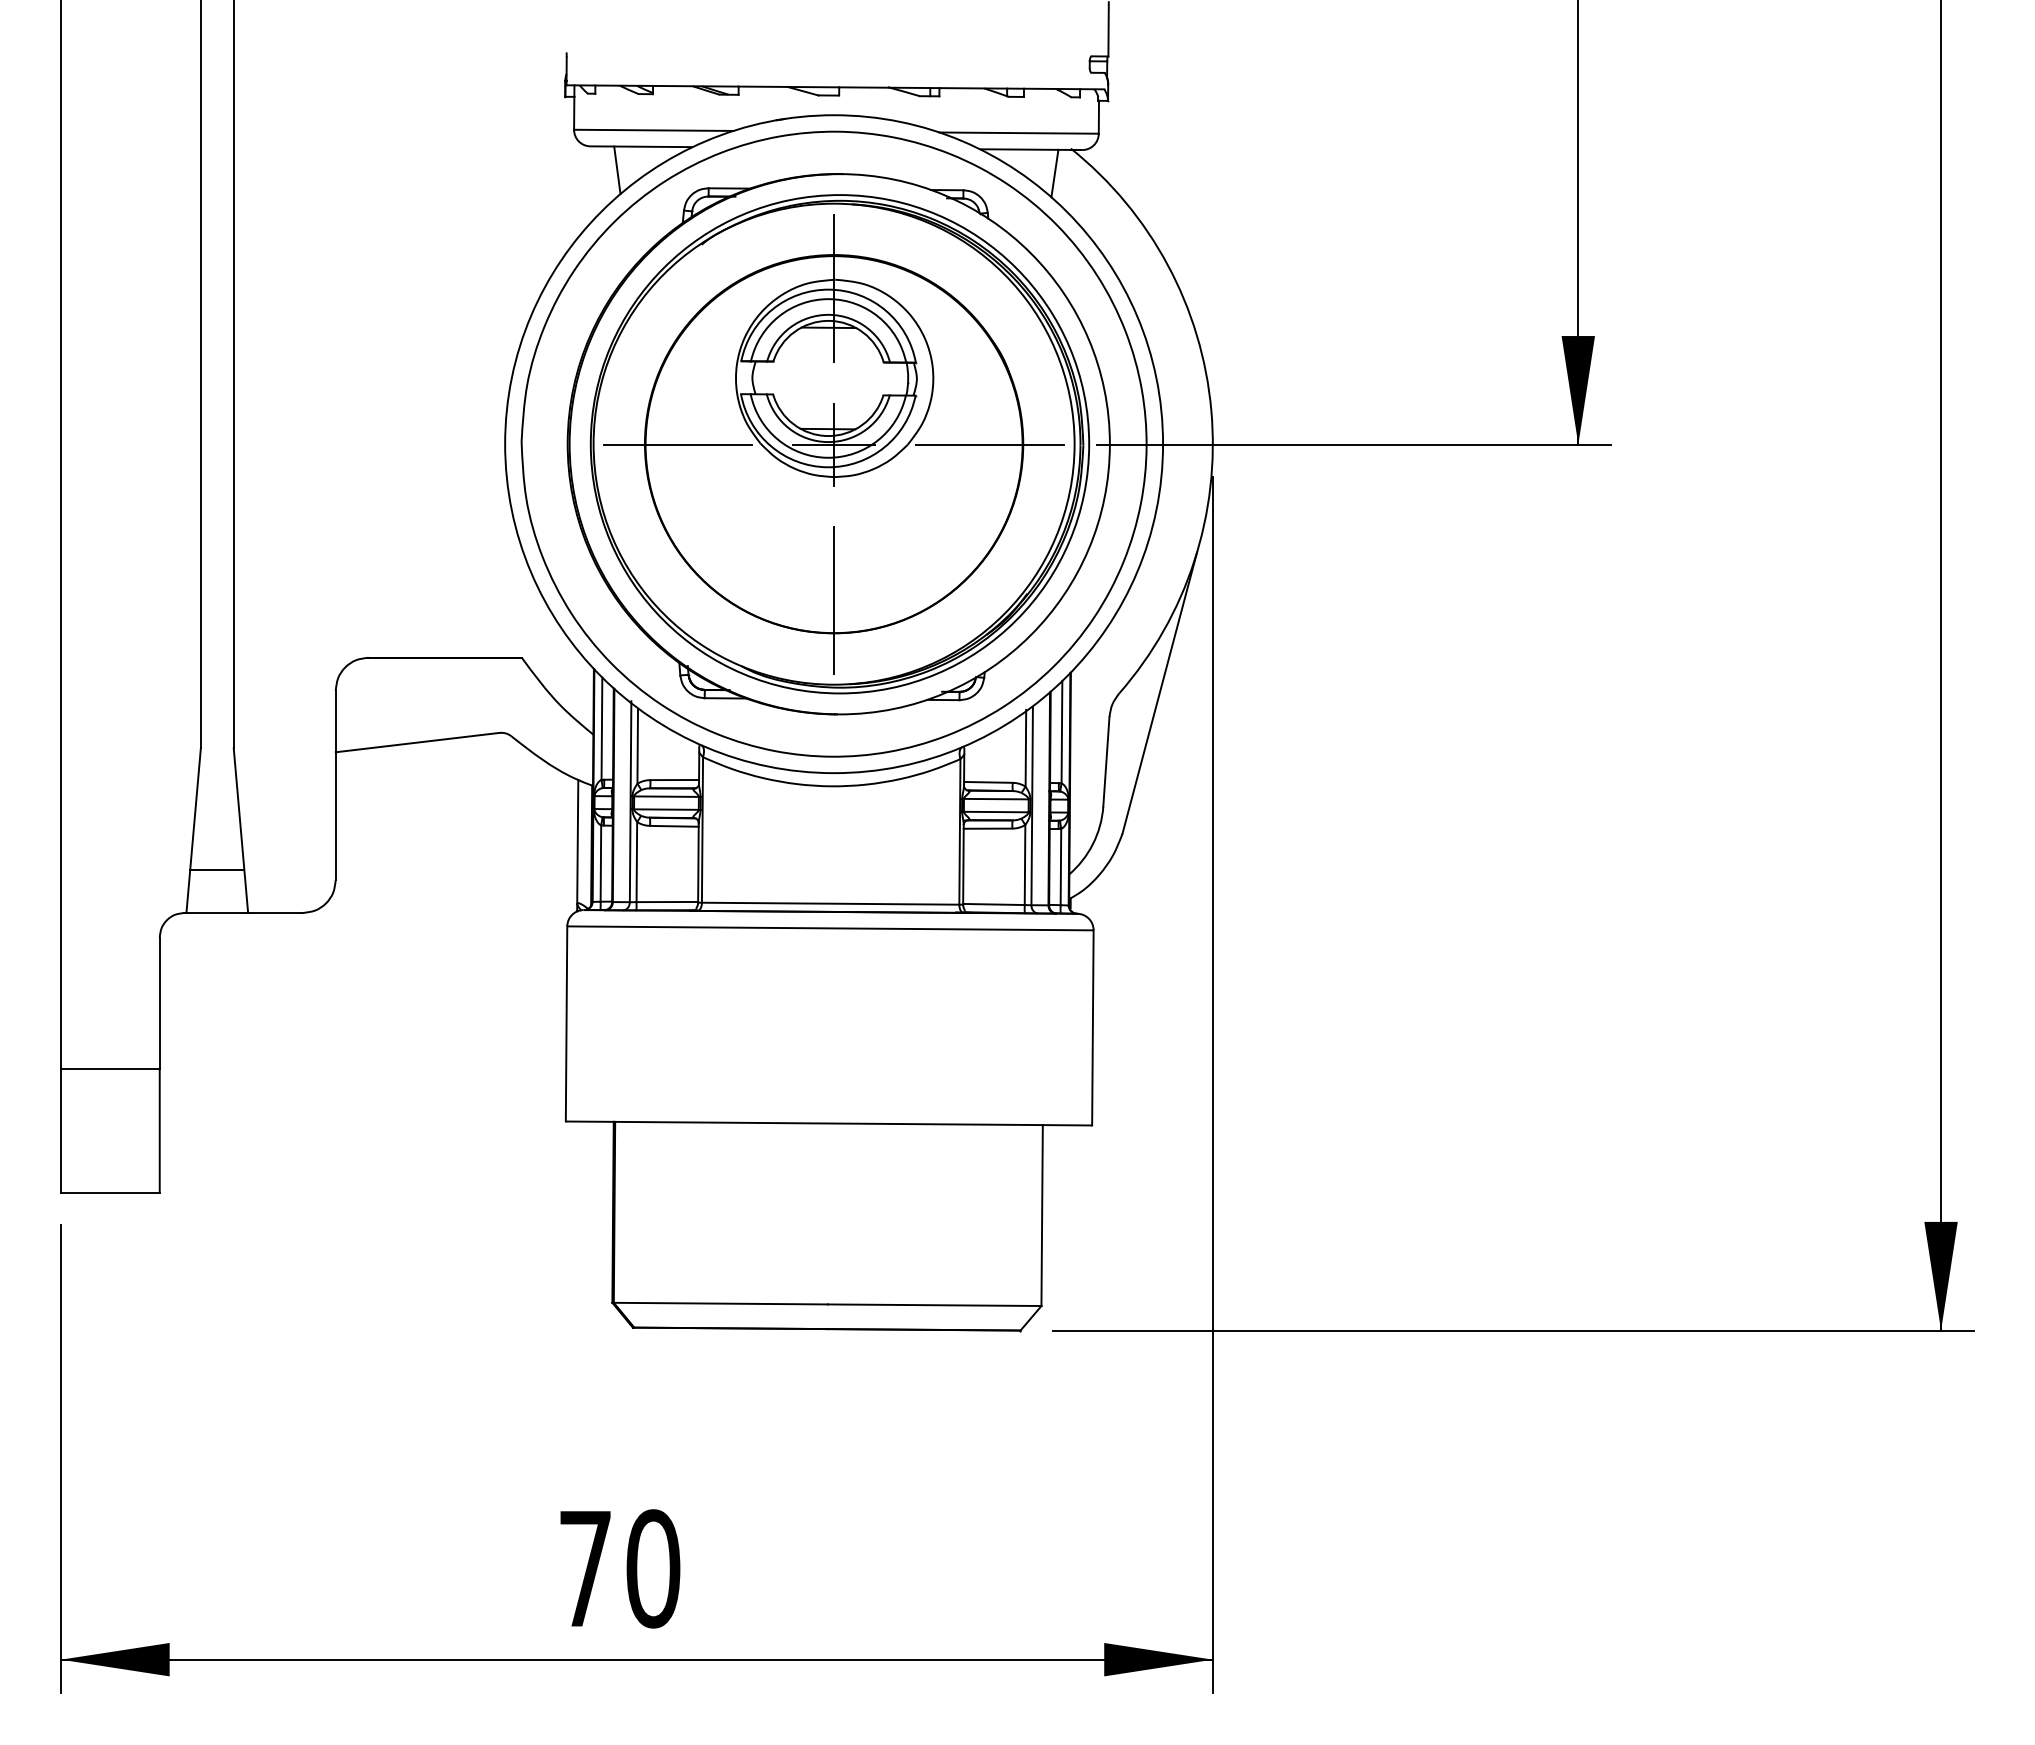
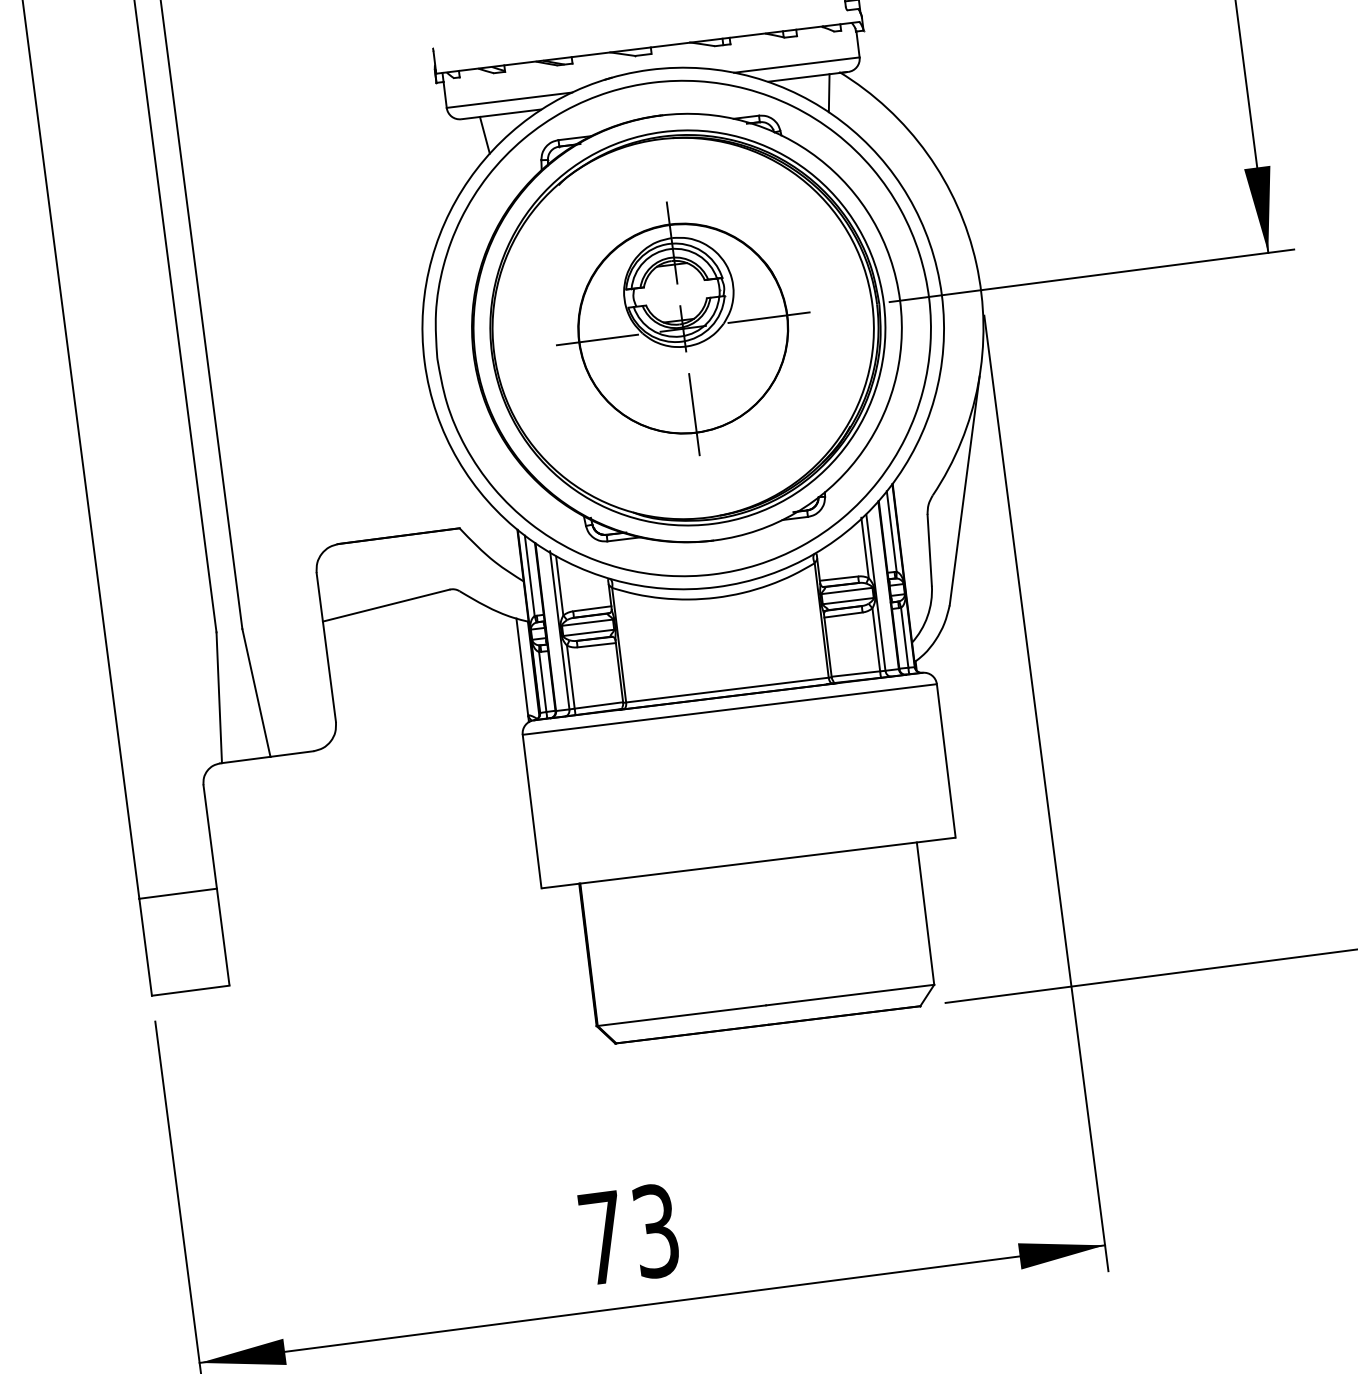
part: (833, 444) -> (682, 328), size x0.7
line: (217, 870) -> (242, 726), removed
text: (653, 1568) -> (656, 1230), 70 -> 73

